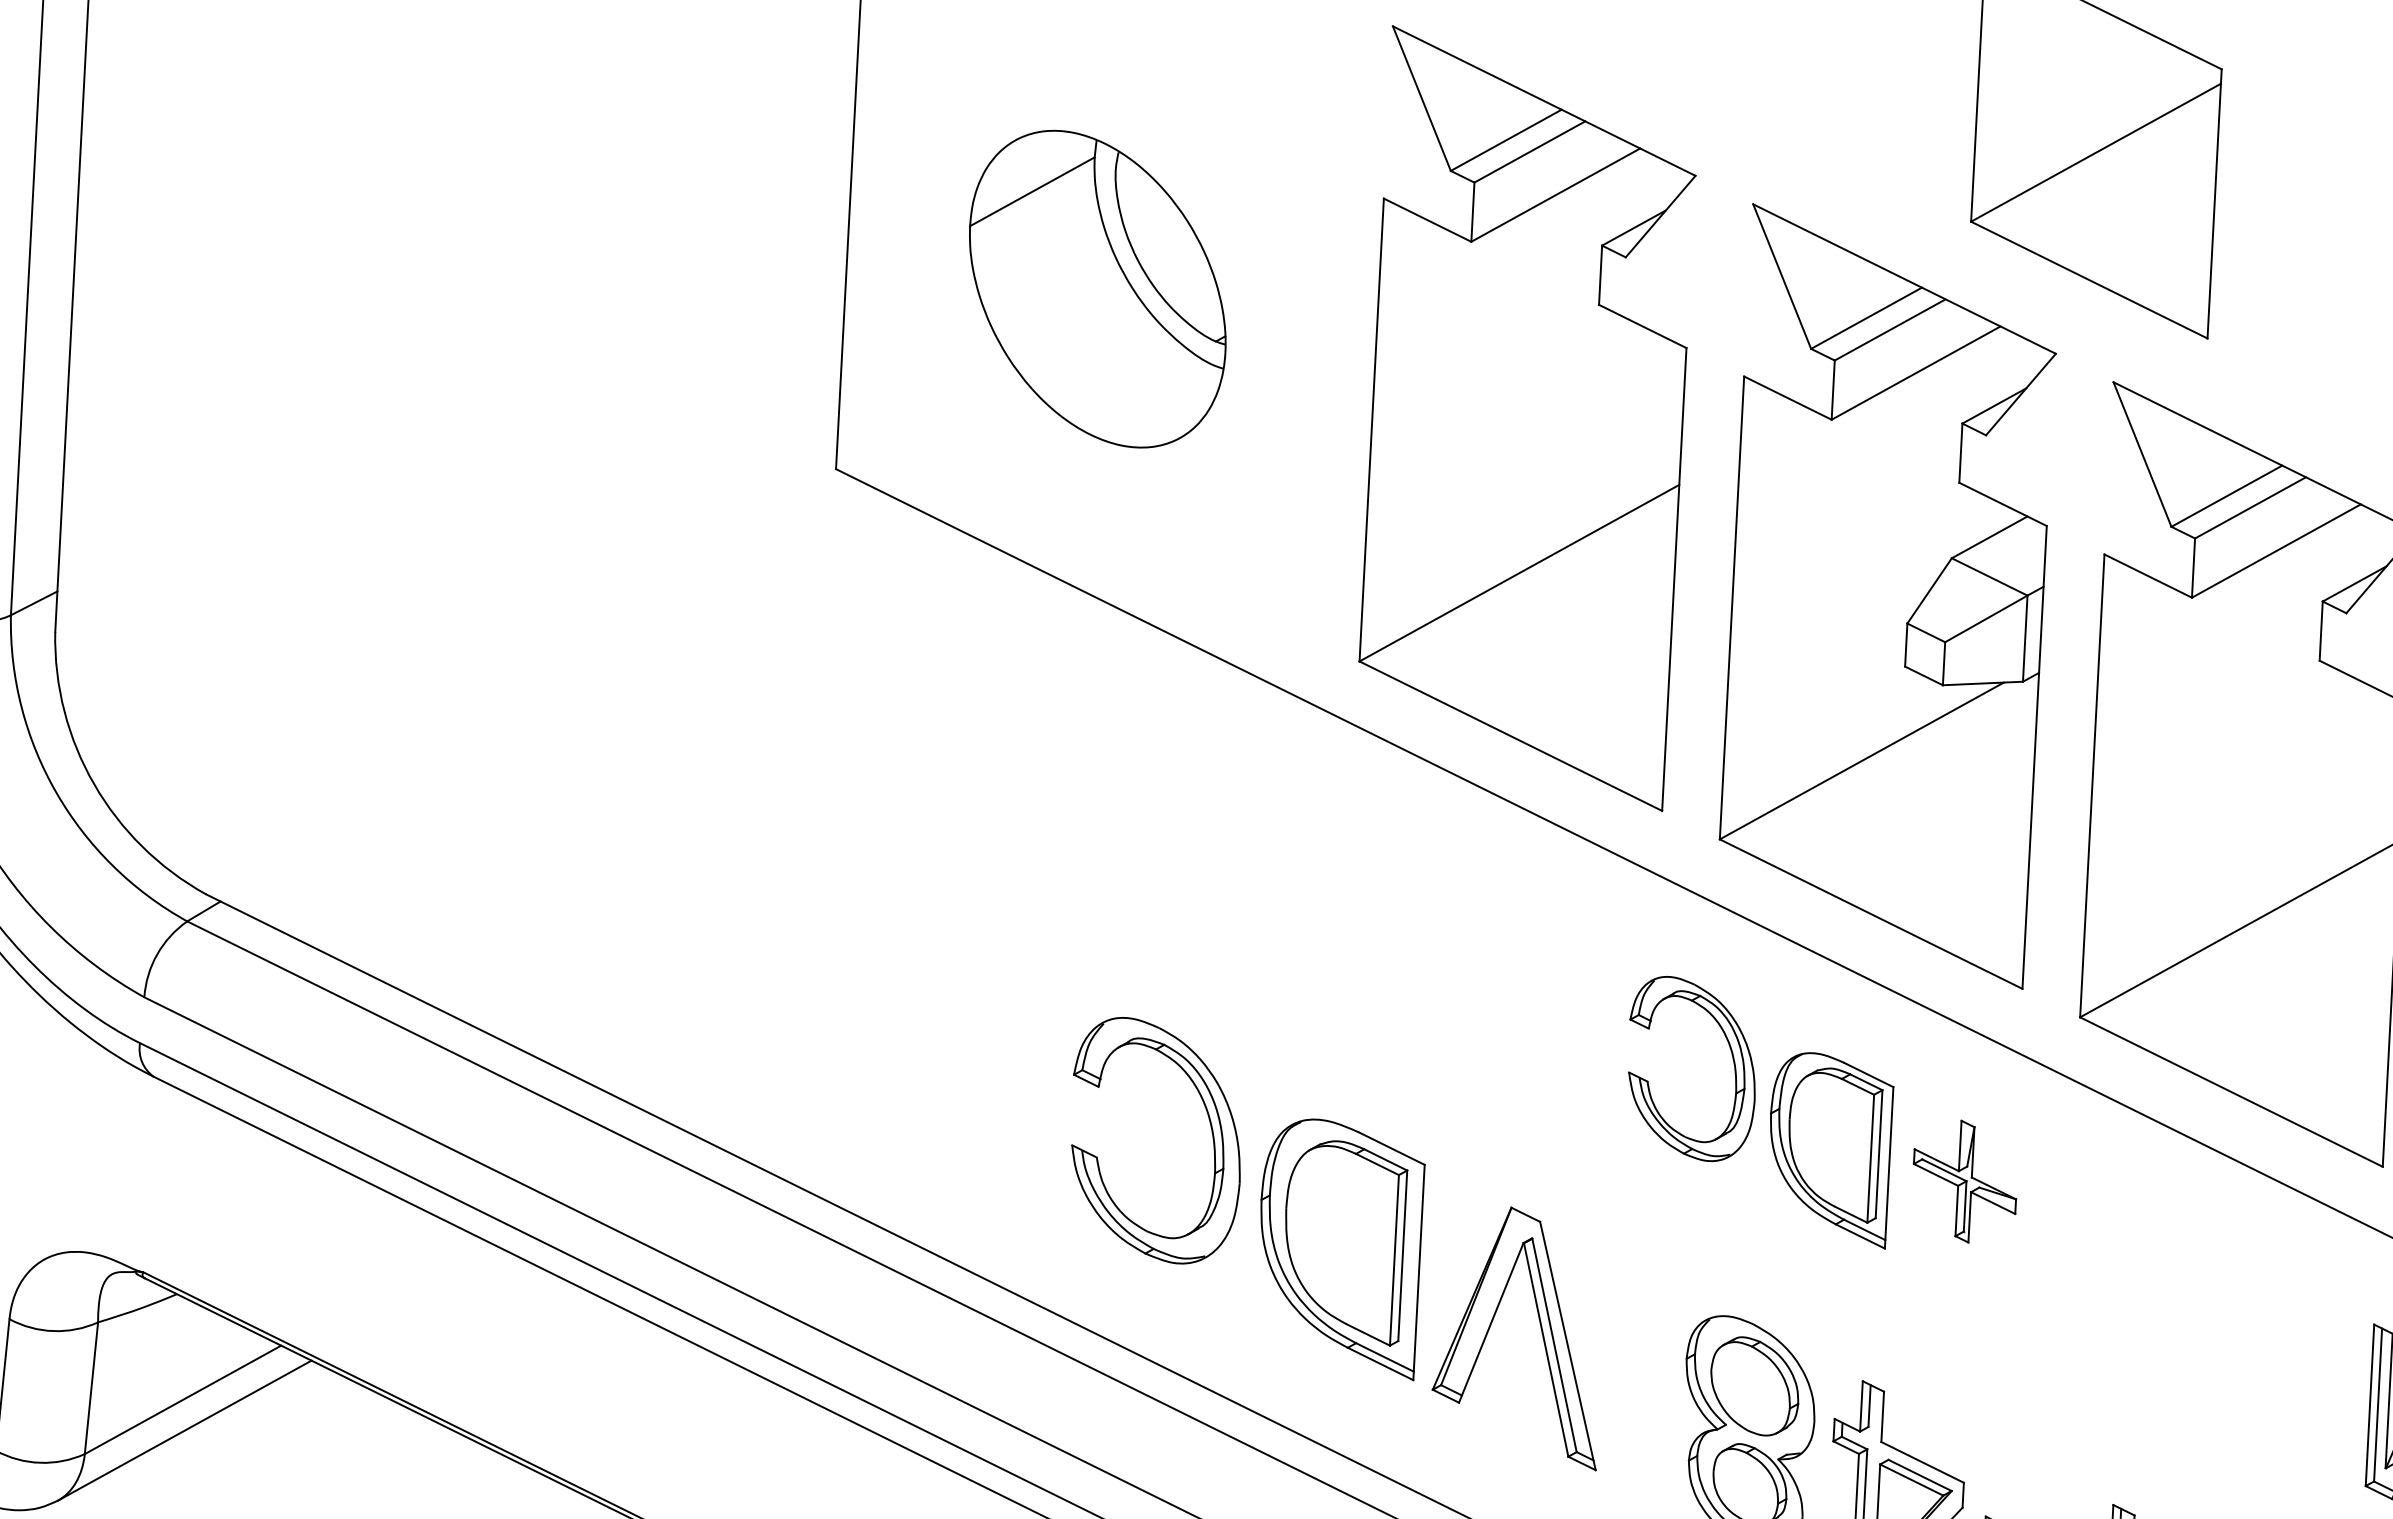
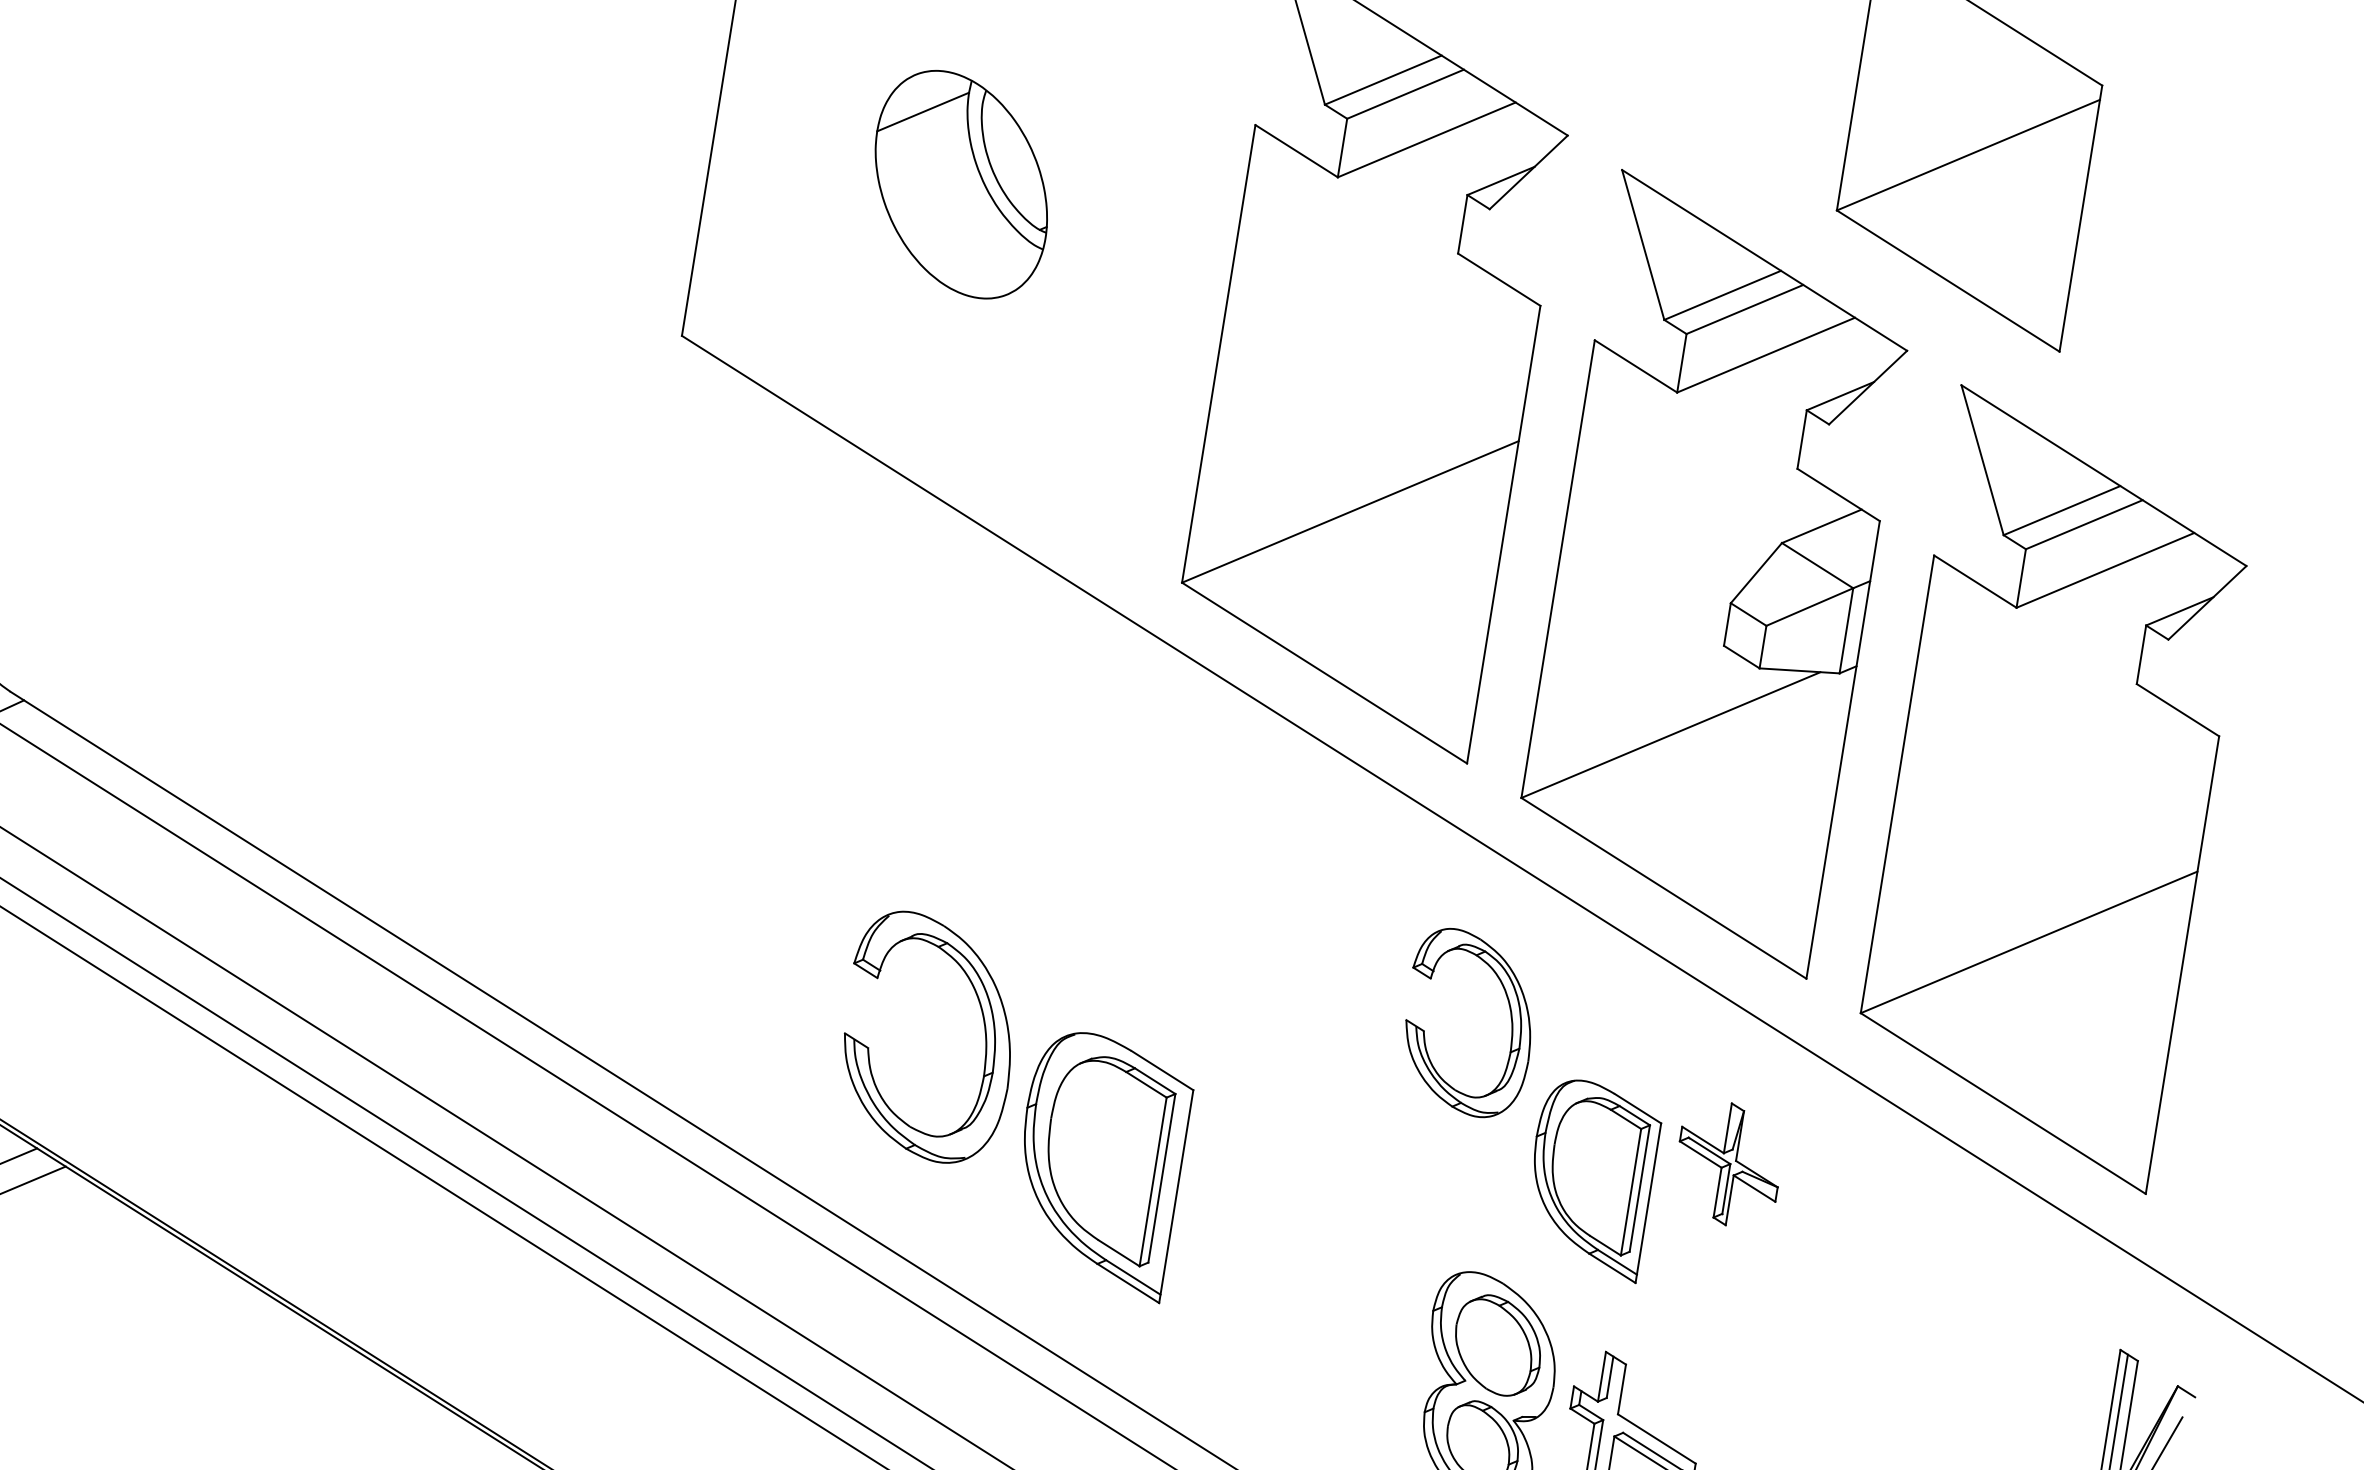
part: (1097, 288) -> (961, 184), size x0.7
part: (1832, 1150) -> (1593, 1179), moved
part: (1489, 1330) -> (1240, 1261), removed

